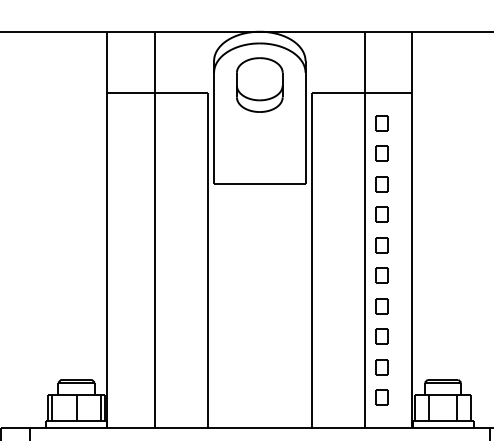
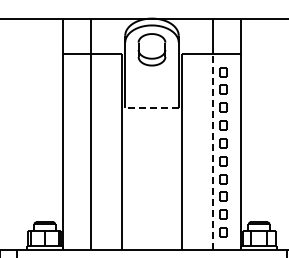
line: (260, 183) -> (152, 107), solid -> dashed
line: (364, 258) -> (213, 151), solid -> dashed

